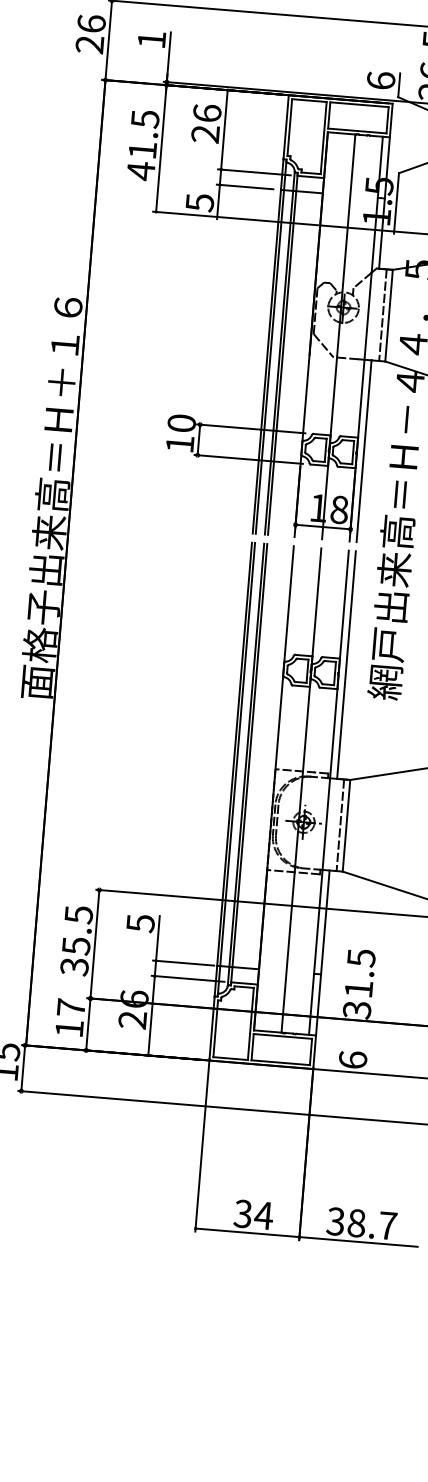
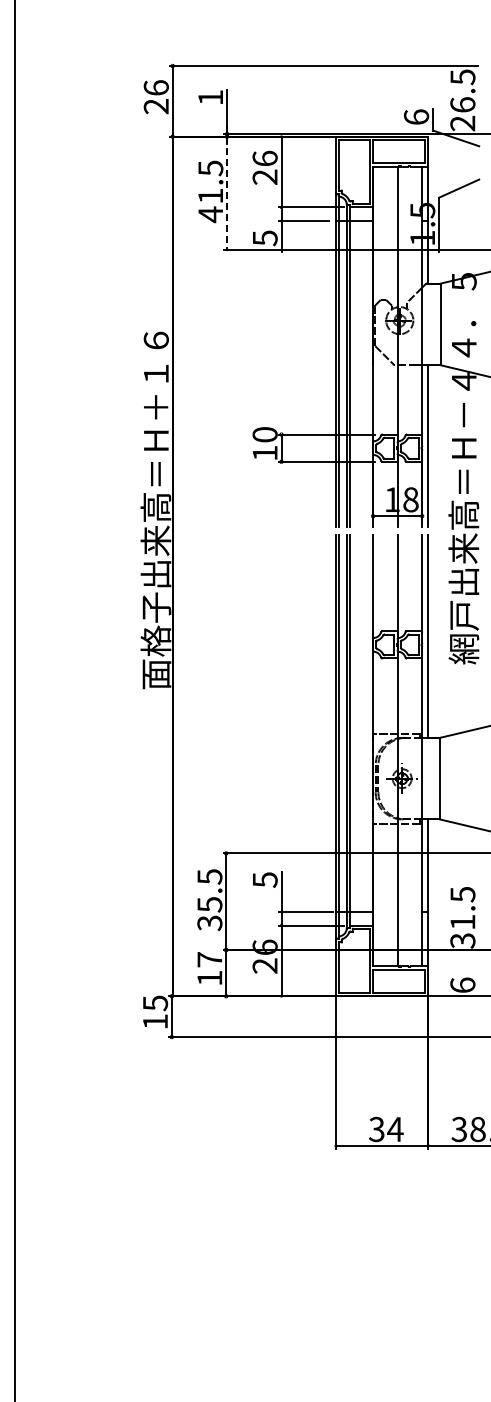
line: (161, 148) -> (227, 193), solid -> dashed
line: (383, 315) -> (435, 324), removed
line: (340, 825) -> (434, 778), removed

